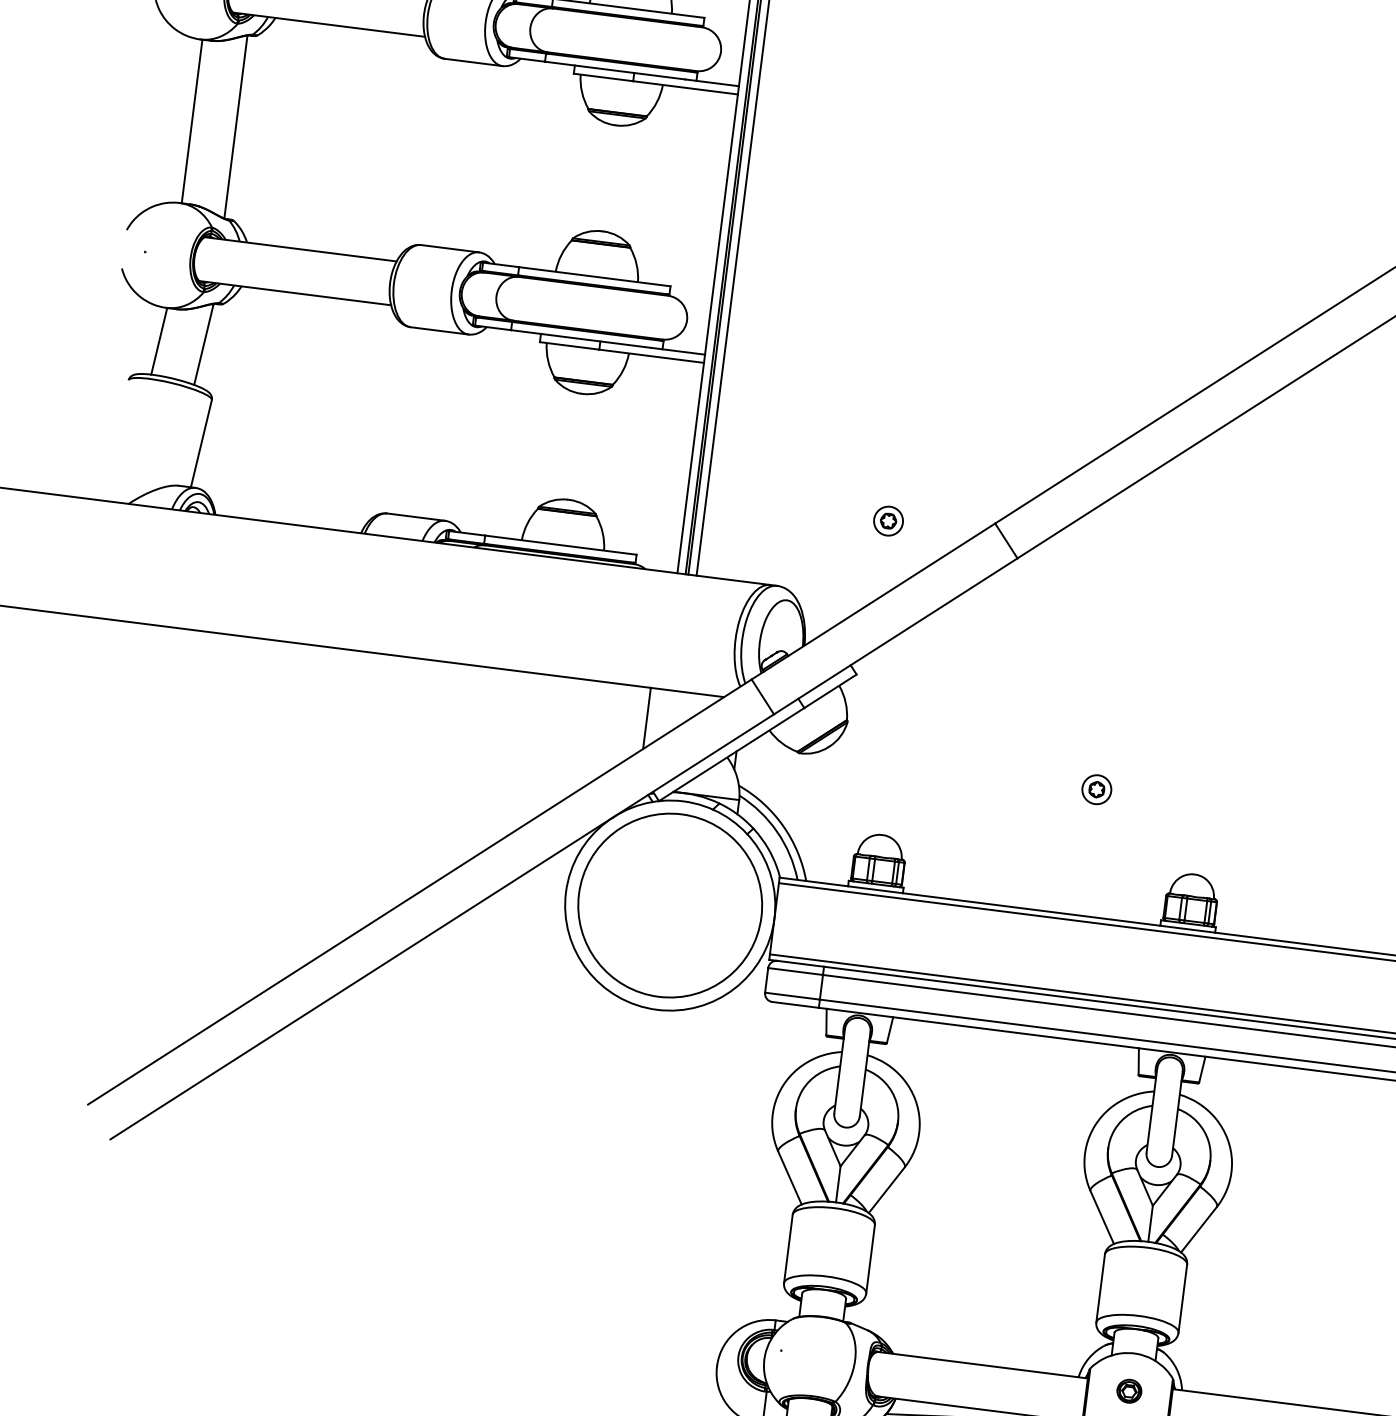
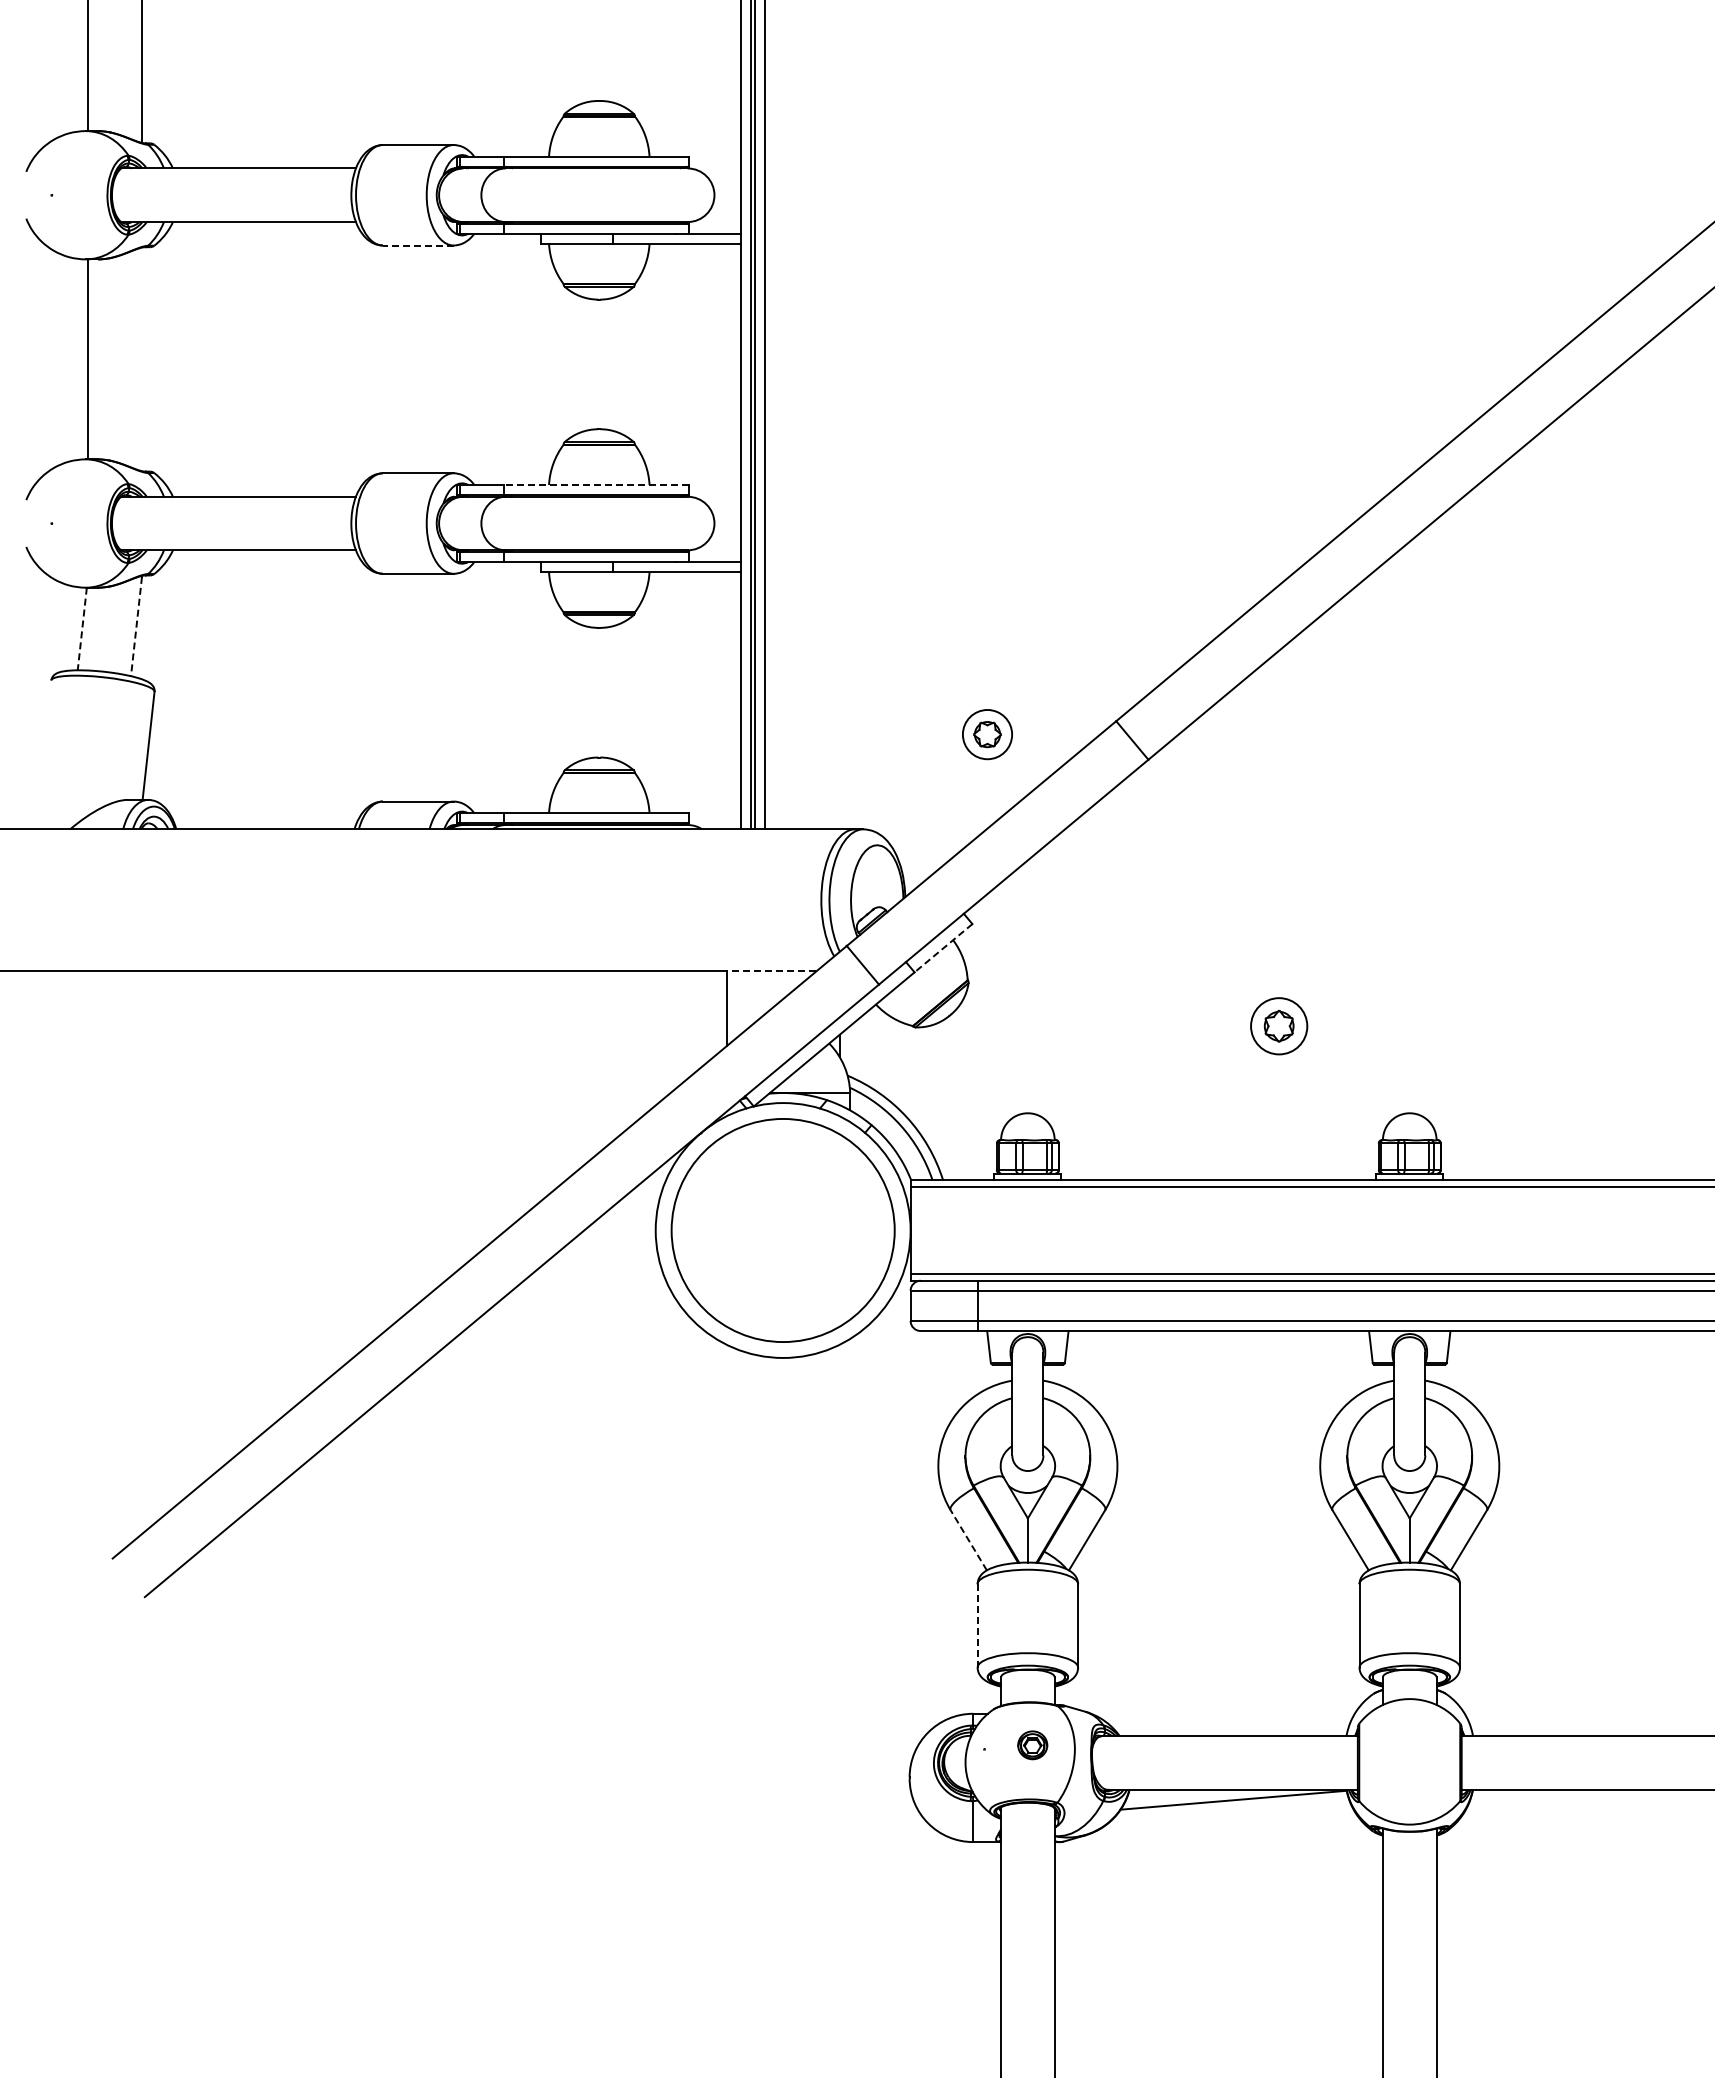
line: (472, 62) -> (417, 245), solid -> dashed
line: (236, 127) -> (142, 359), removed
line: (594, 277) -> (596, 485), solid -> dashed
line: (159, 341) -> (82, 629), solid -> dashed
line: (203, 344) -> (136, 626), solid -> dashed
part: (888, 521) -> (987, 734), size x1.4
line: (830, 691) -> (943, 948), solid -> dashed
line: (687, 692) -> (771, 971), solid -> dashed
part: (1096, 789) -> (1278, 1025), size x1.6
line: (789, 1177) -> (968, 1539), solid -> dashed
line: (788, 1248) -> (977, 1625), solid -> dashed
part: (1129, 1391) -> (1032, 1745), moved

